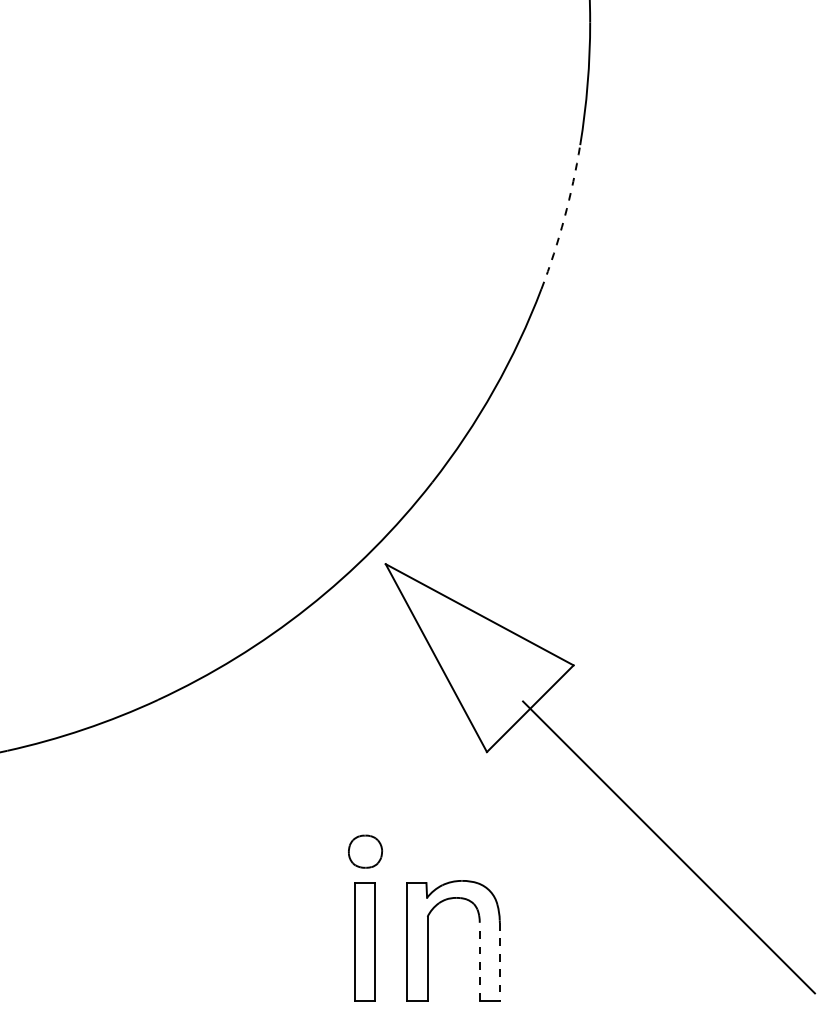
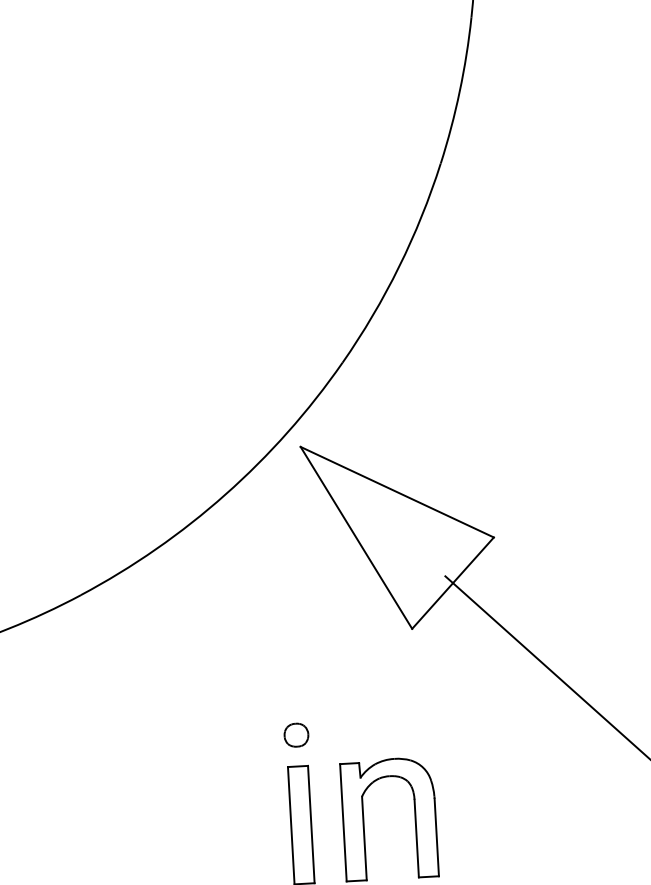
arc: (564, 218) -> (459, 91), dashed -> solid
part: (365, 851) -> (296, 734), size x0.71
line: (479, 961) -> (416, 838), dashed -> solid
line: (499, 961) -> (436, 837), dashed -> solid

